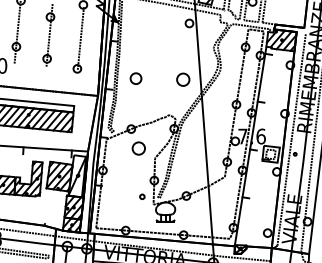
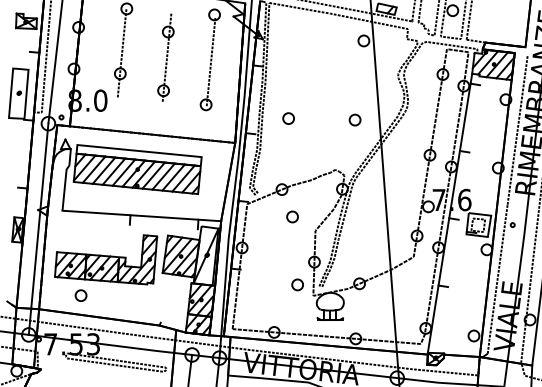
part: (135, 78) -> (288, 118), size x0.71
part: (182, 79) -> (354, 119), size x0.62
part: (138, 148) -> (292, 216), size x0.62
part: (142, 196) -> (297, 284), size x1.67

